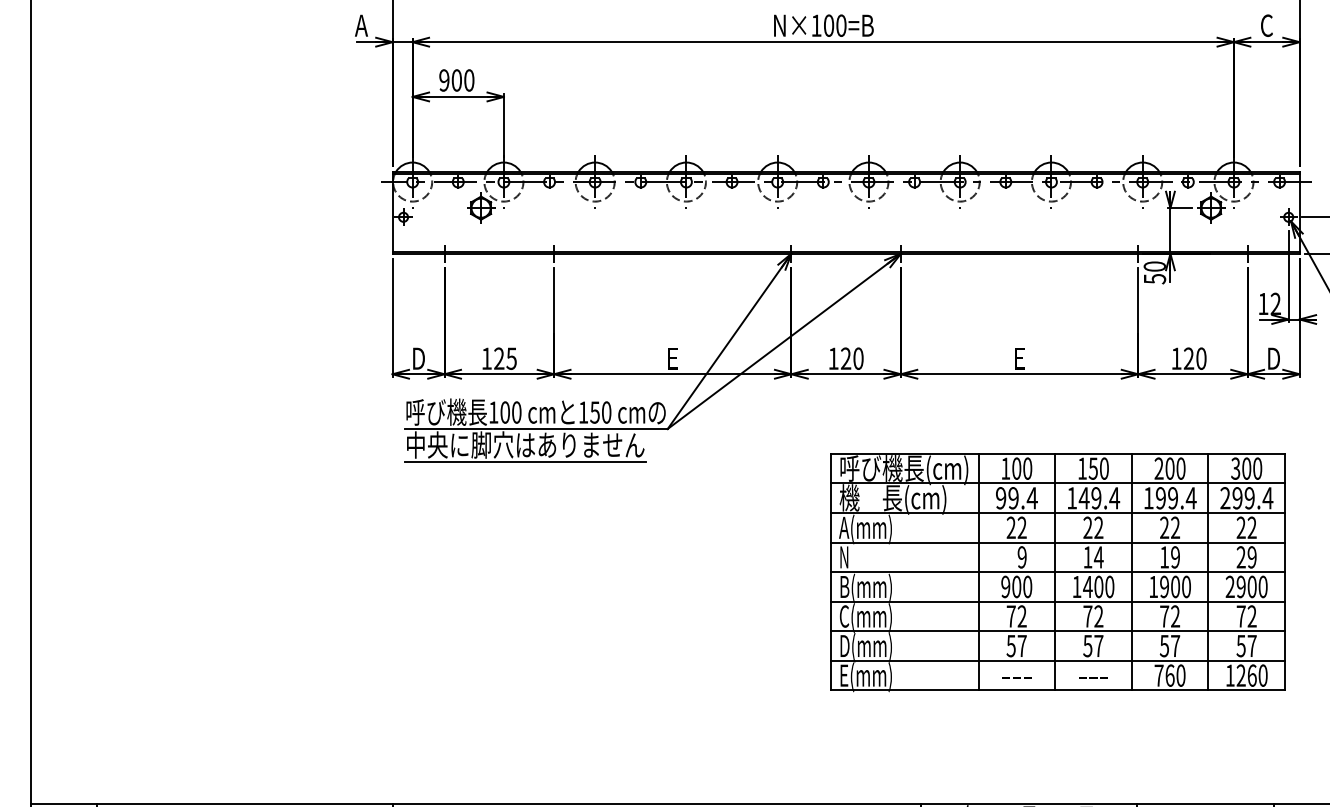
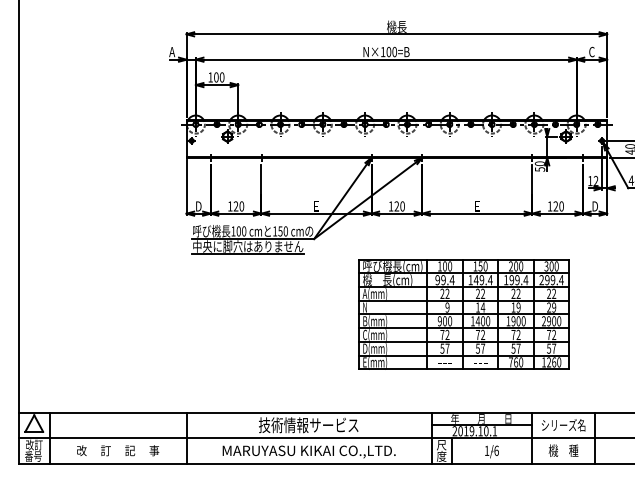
text: (444, 80) -> (210, 77), 900 -> 100
text: (511, 358) -> (241, 206), 125 -> 120
part: (1056, 572) -> (463, 314), moved

